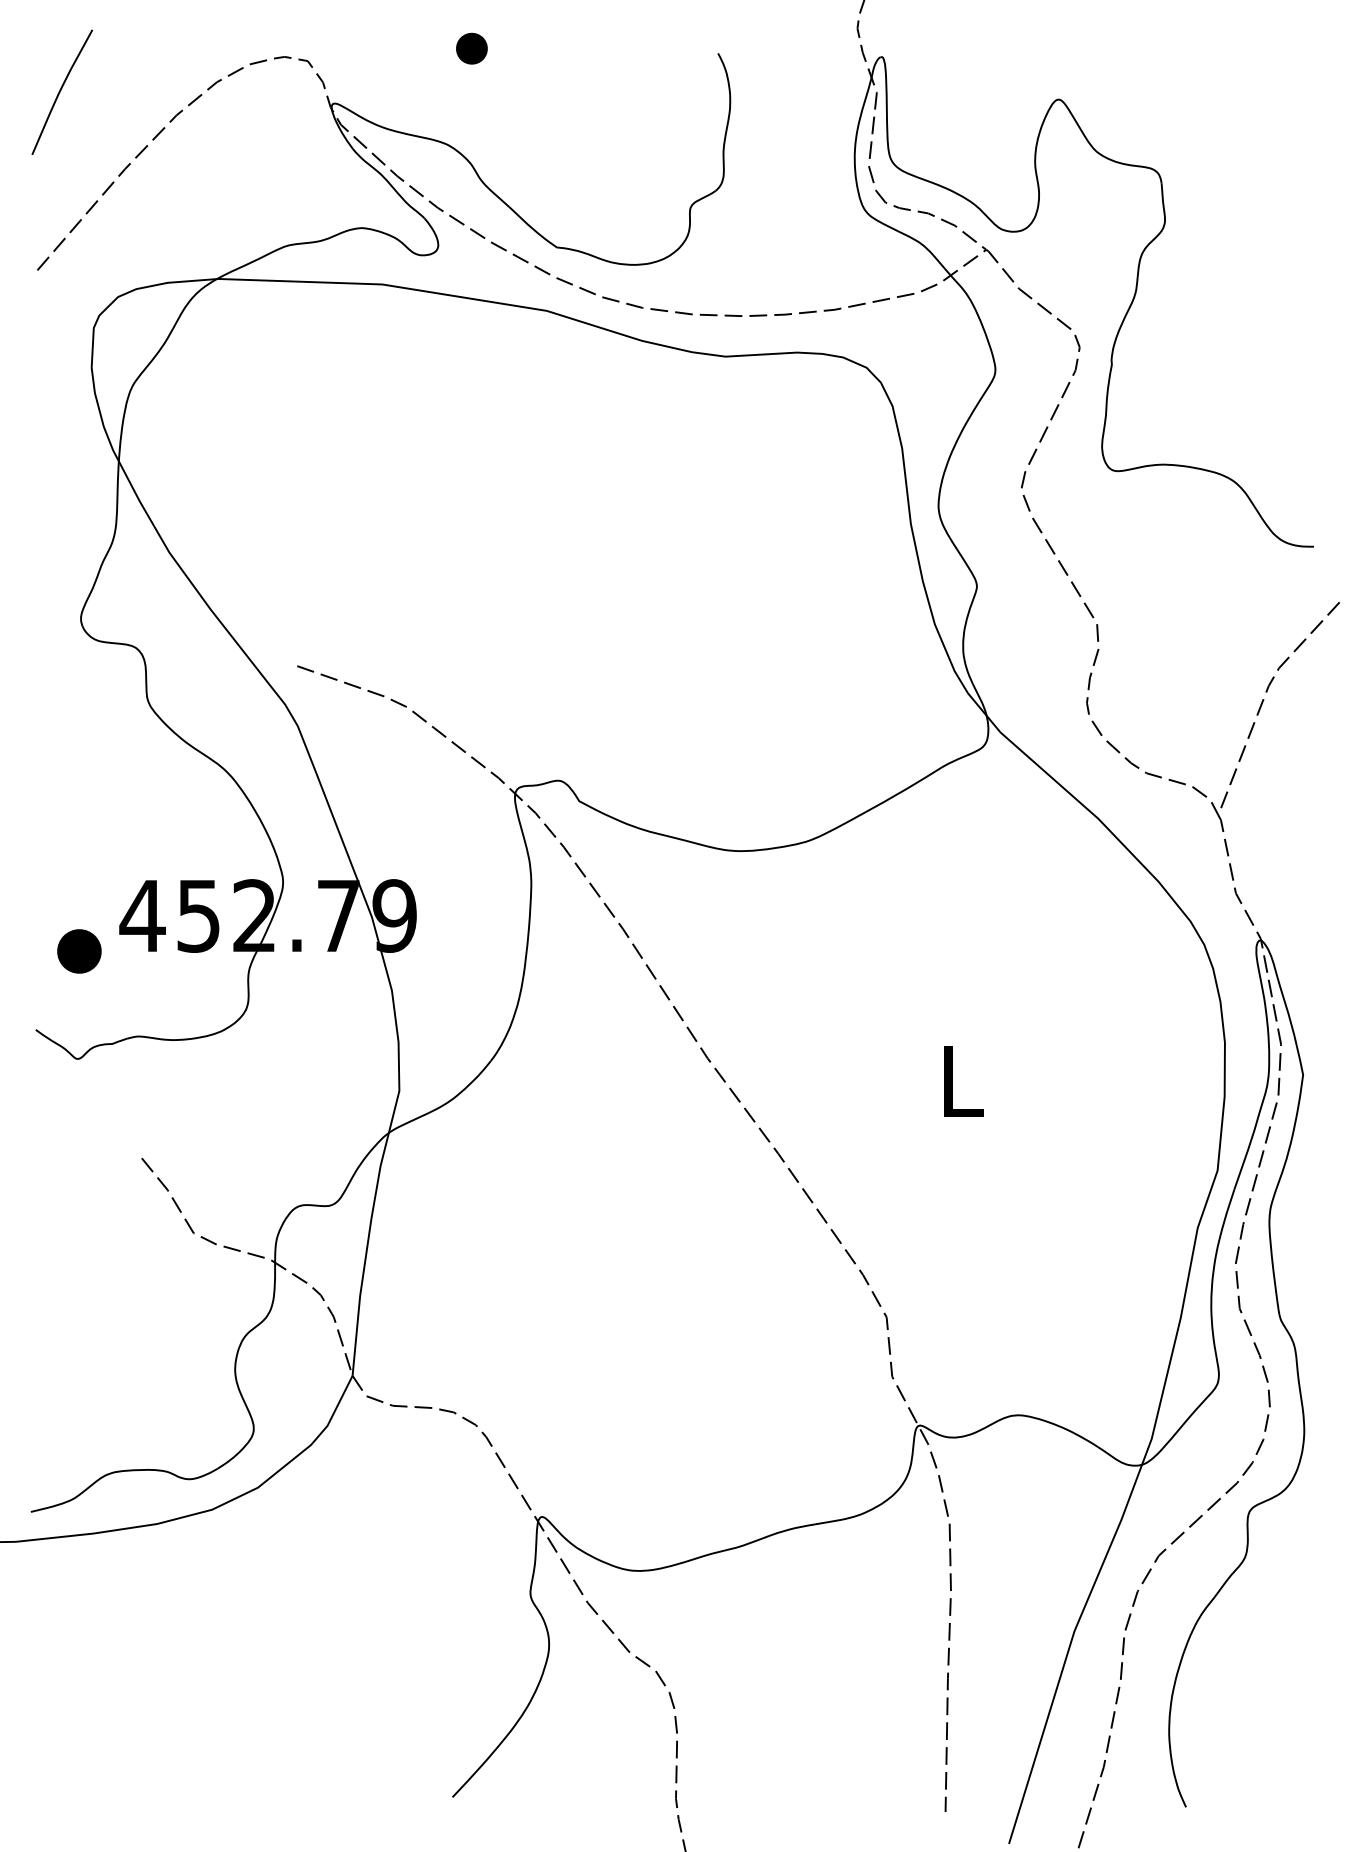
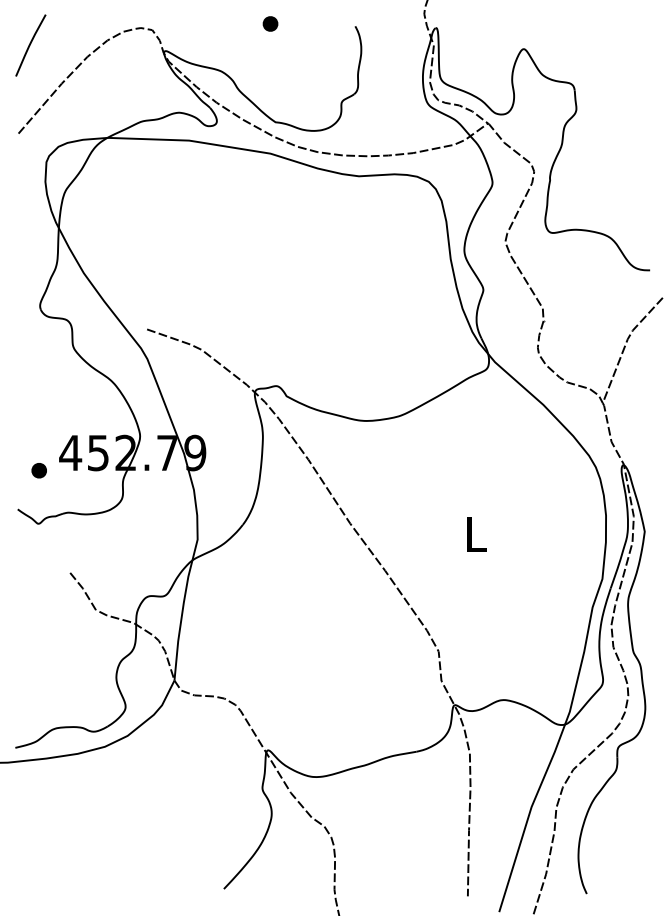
part: (471, 47) -> (270, 23), moved
part: (77, 951) -> (38, 470), size x0.71

